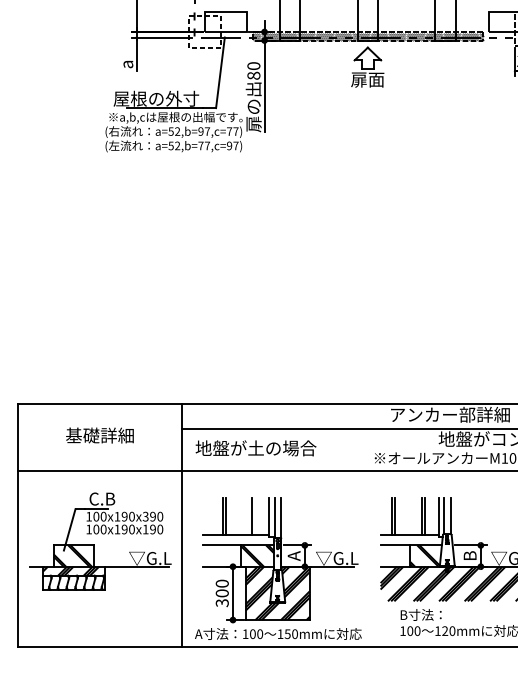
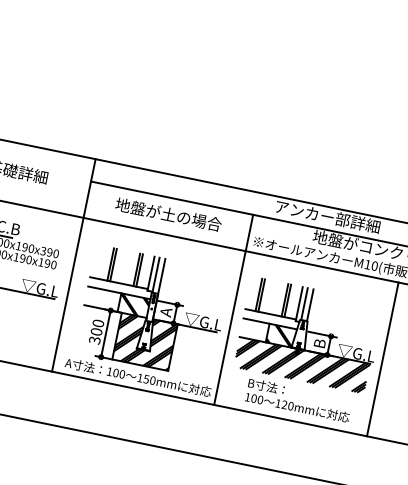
text: (255, 448) -> (168, 214), moved
line: (255, 515) -> (139, 269), added
line: (367, 538) -> (233, 310), added

